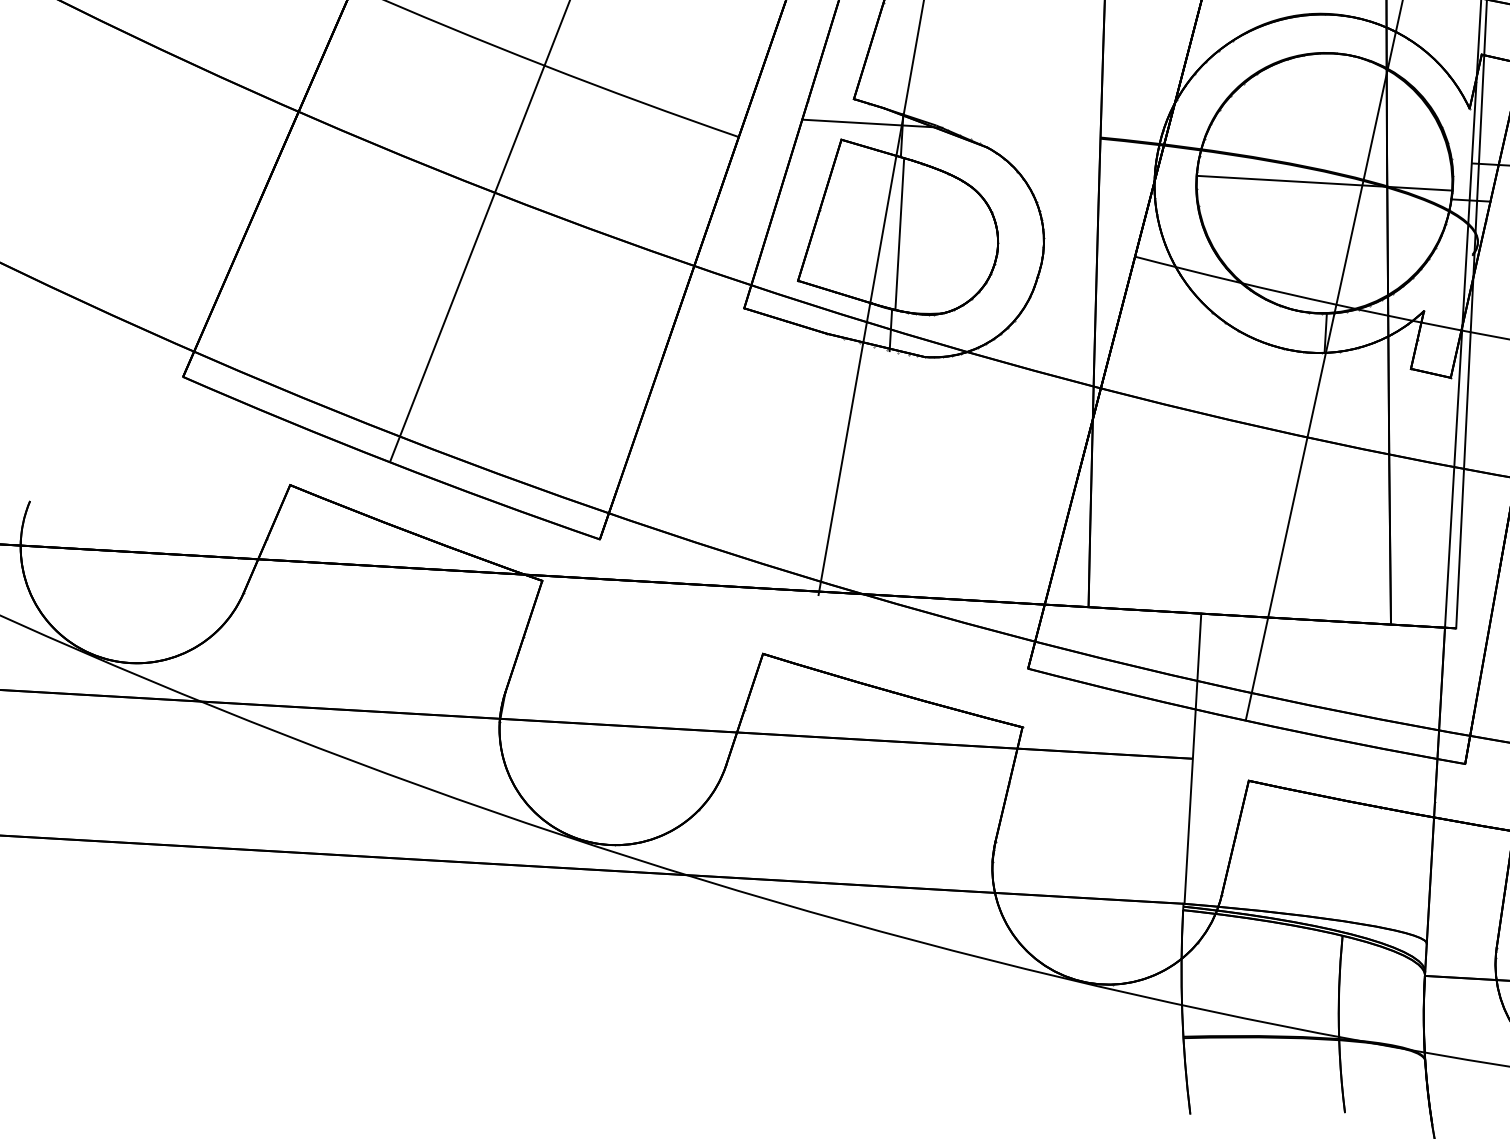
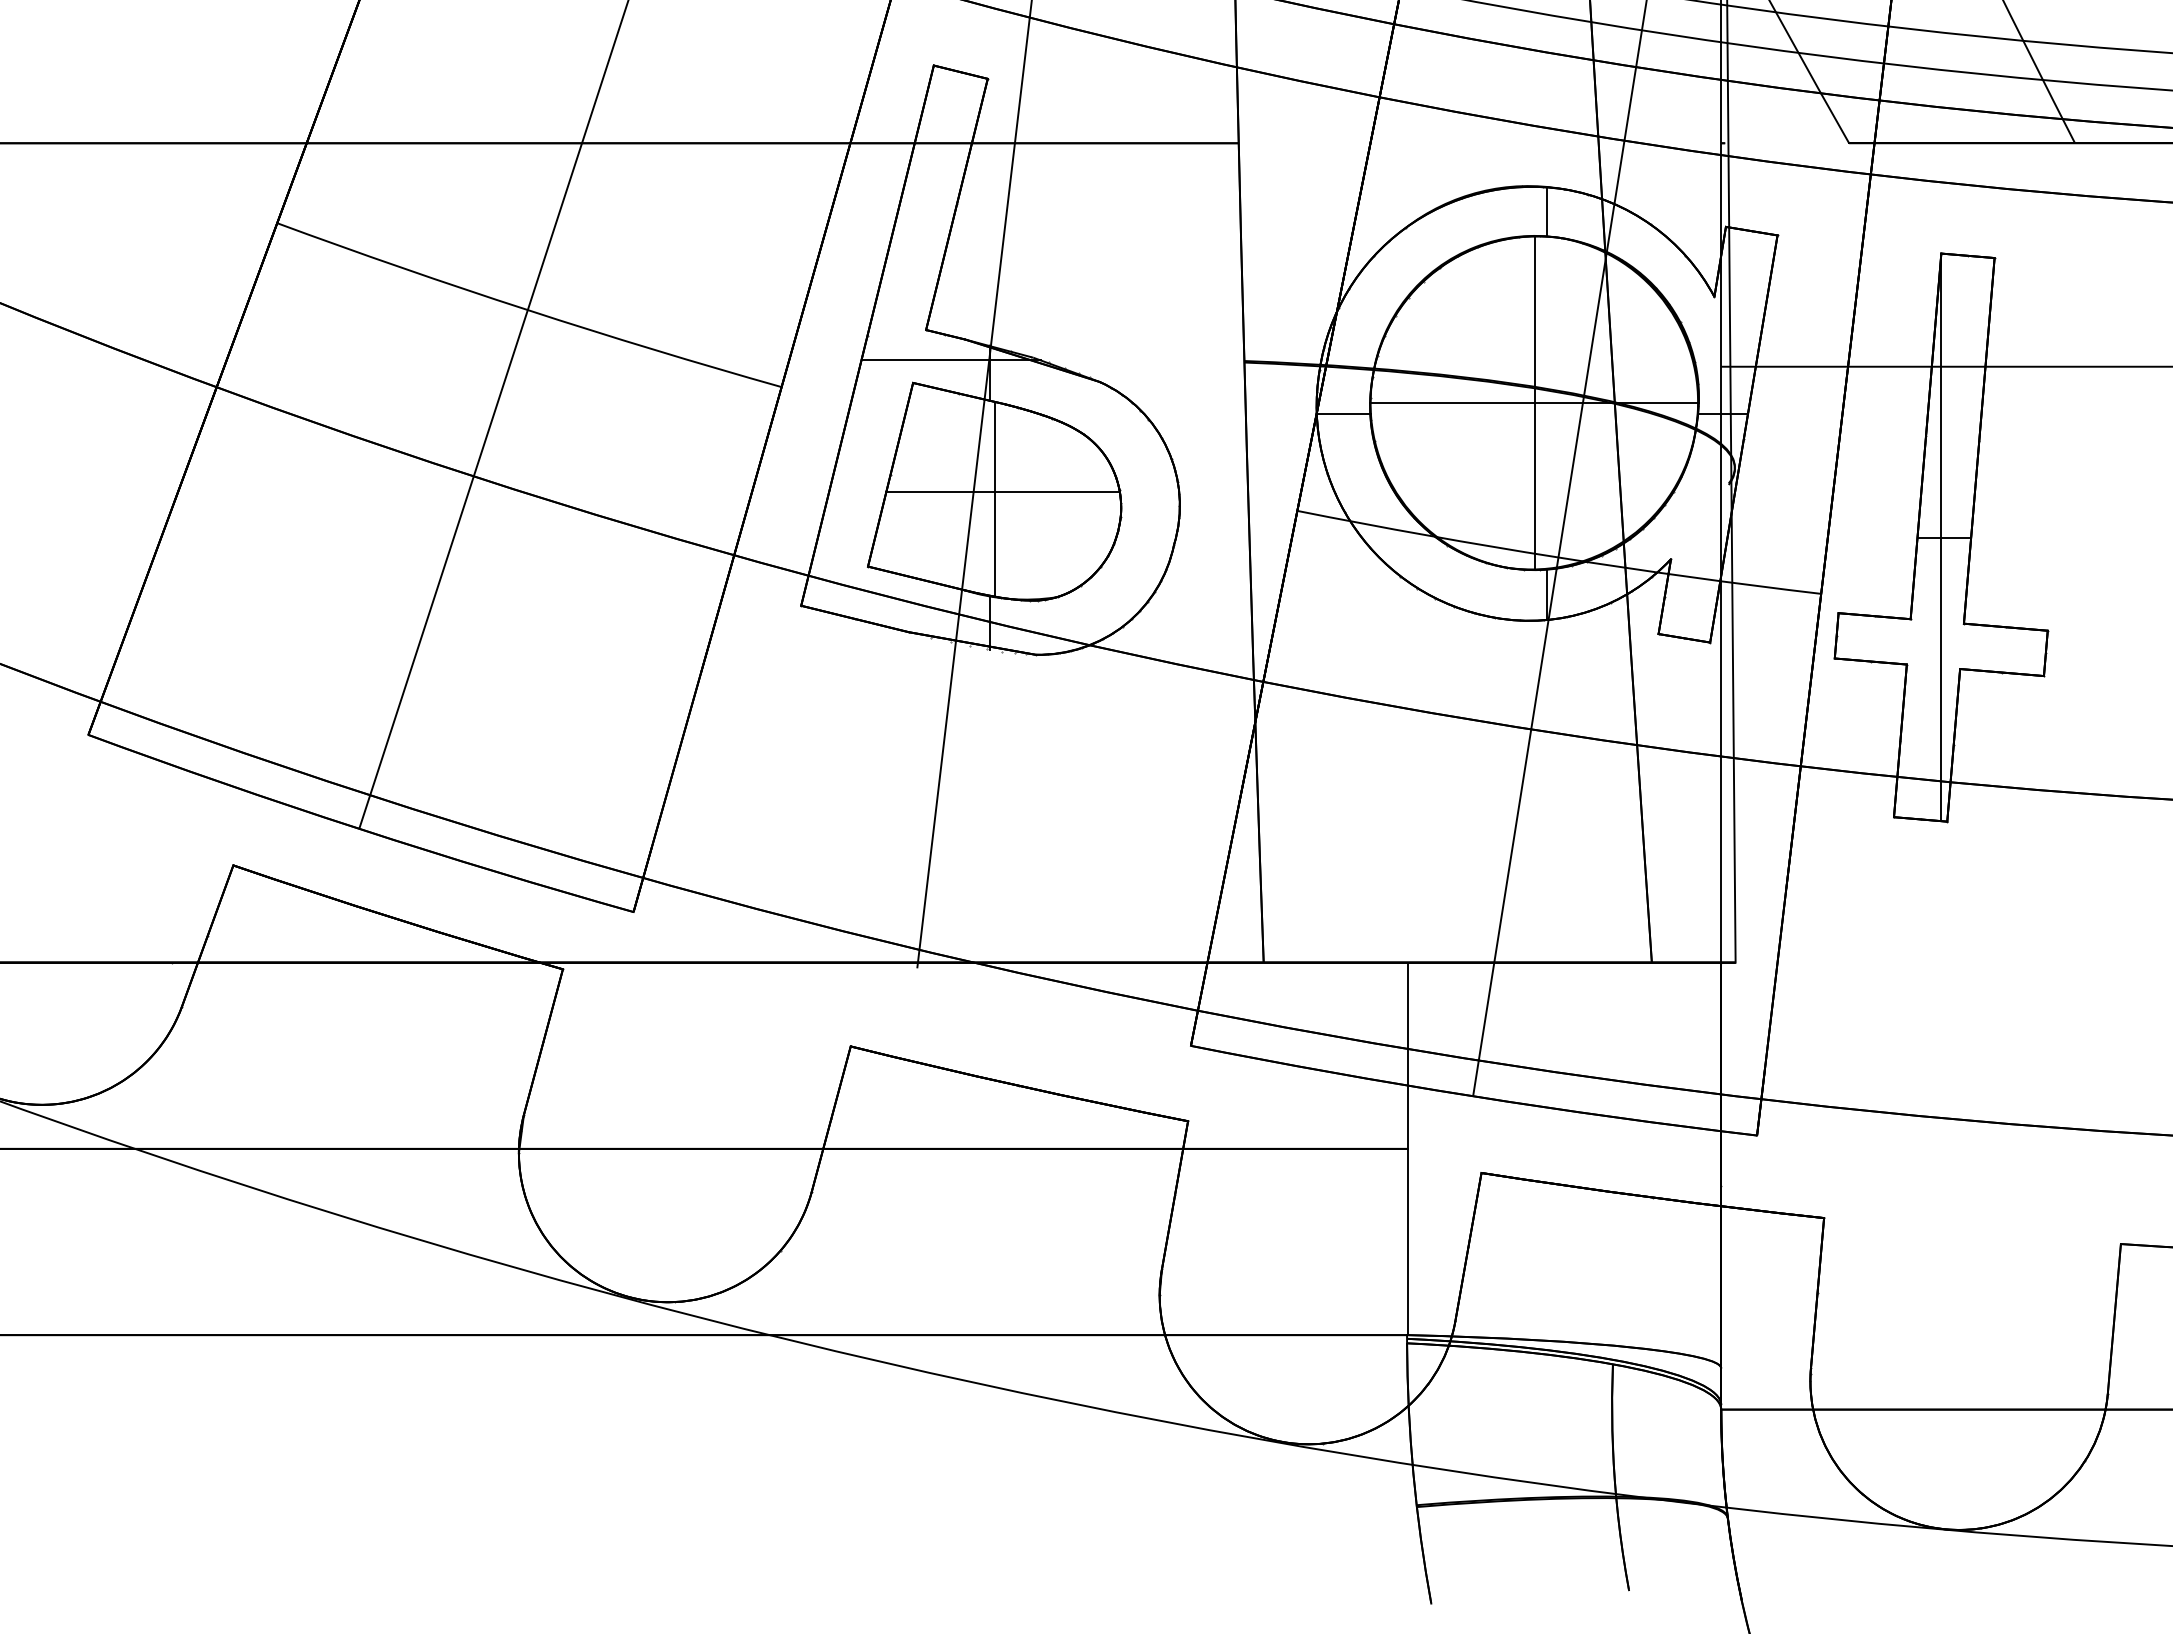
line: (1342, 34) -> (1546, 211), added
line: (1324, 182) -> (1534, 402), added
line: (1175, 183) -> (1343, 414), added
line: (906, 228) -> (1002, 491), added

